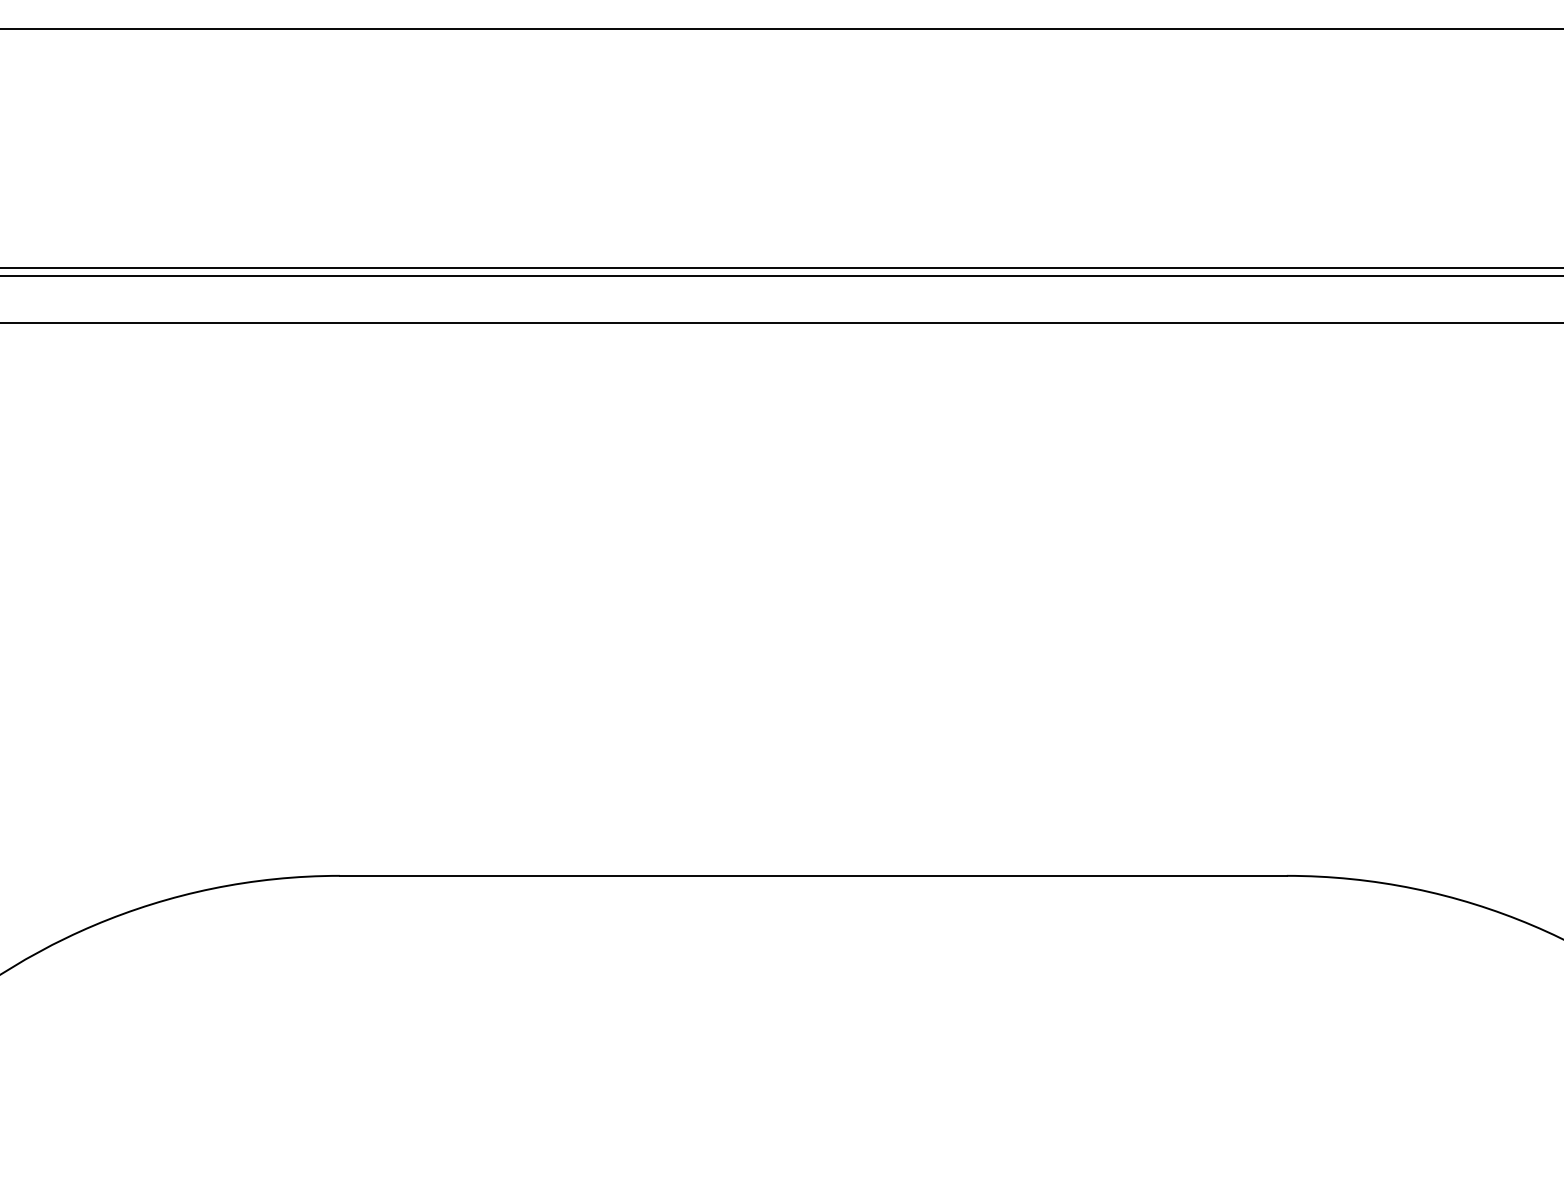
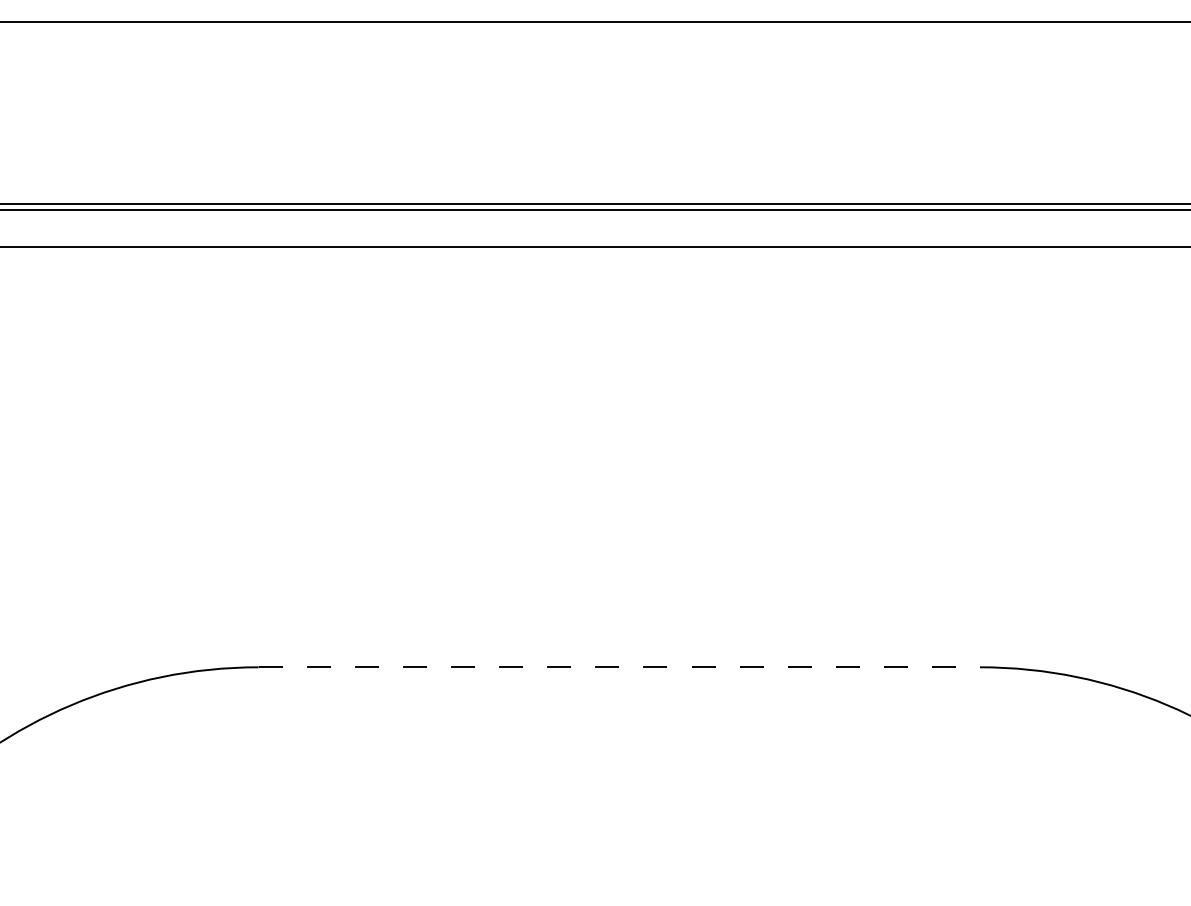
line: (813, 875) -> (619, 667), solid -> dashed

